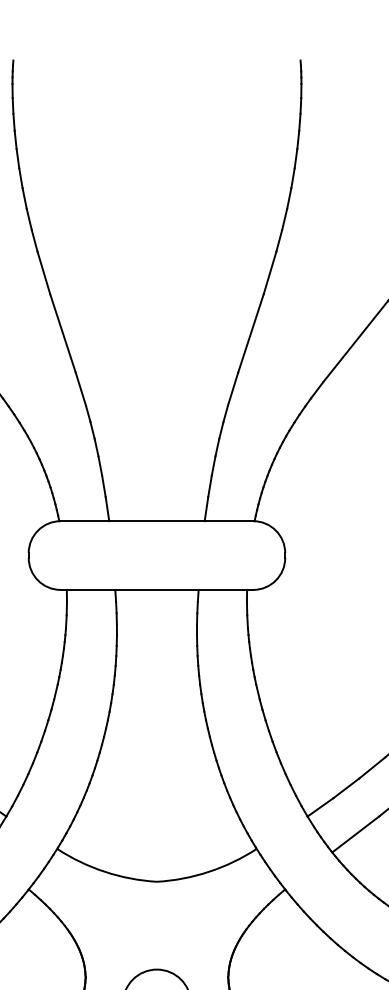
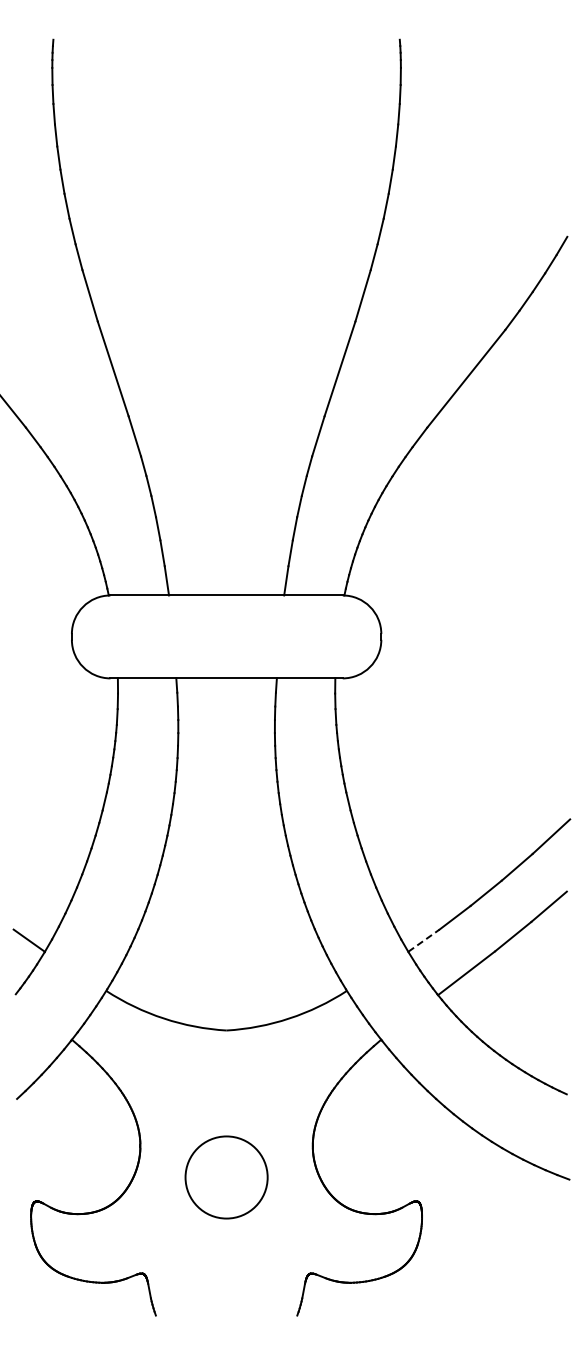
line: (321, 807) -> (424, 940), solid -> dashed

